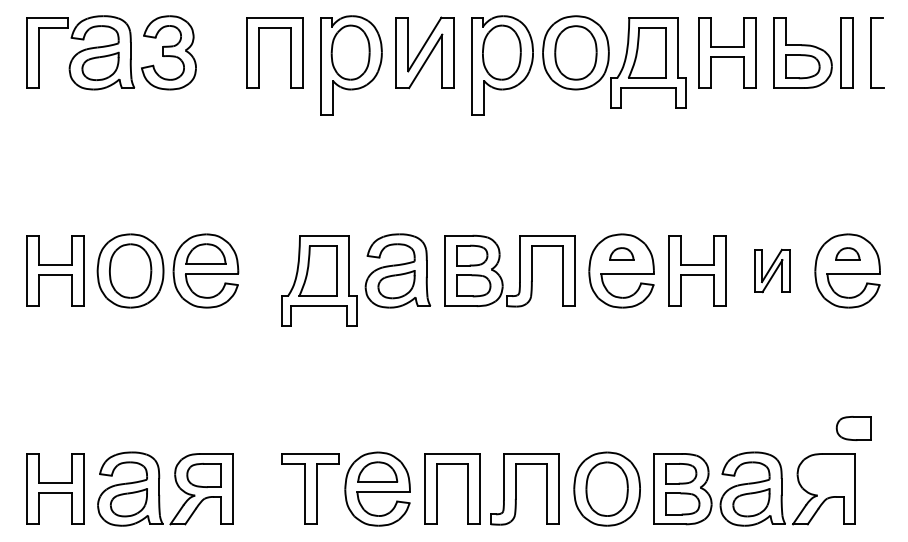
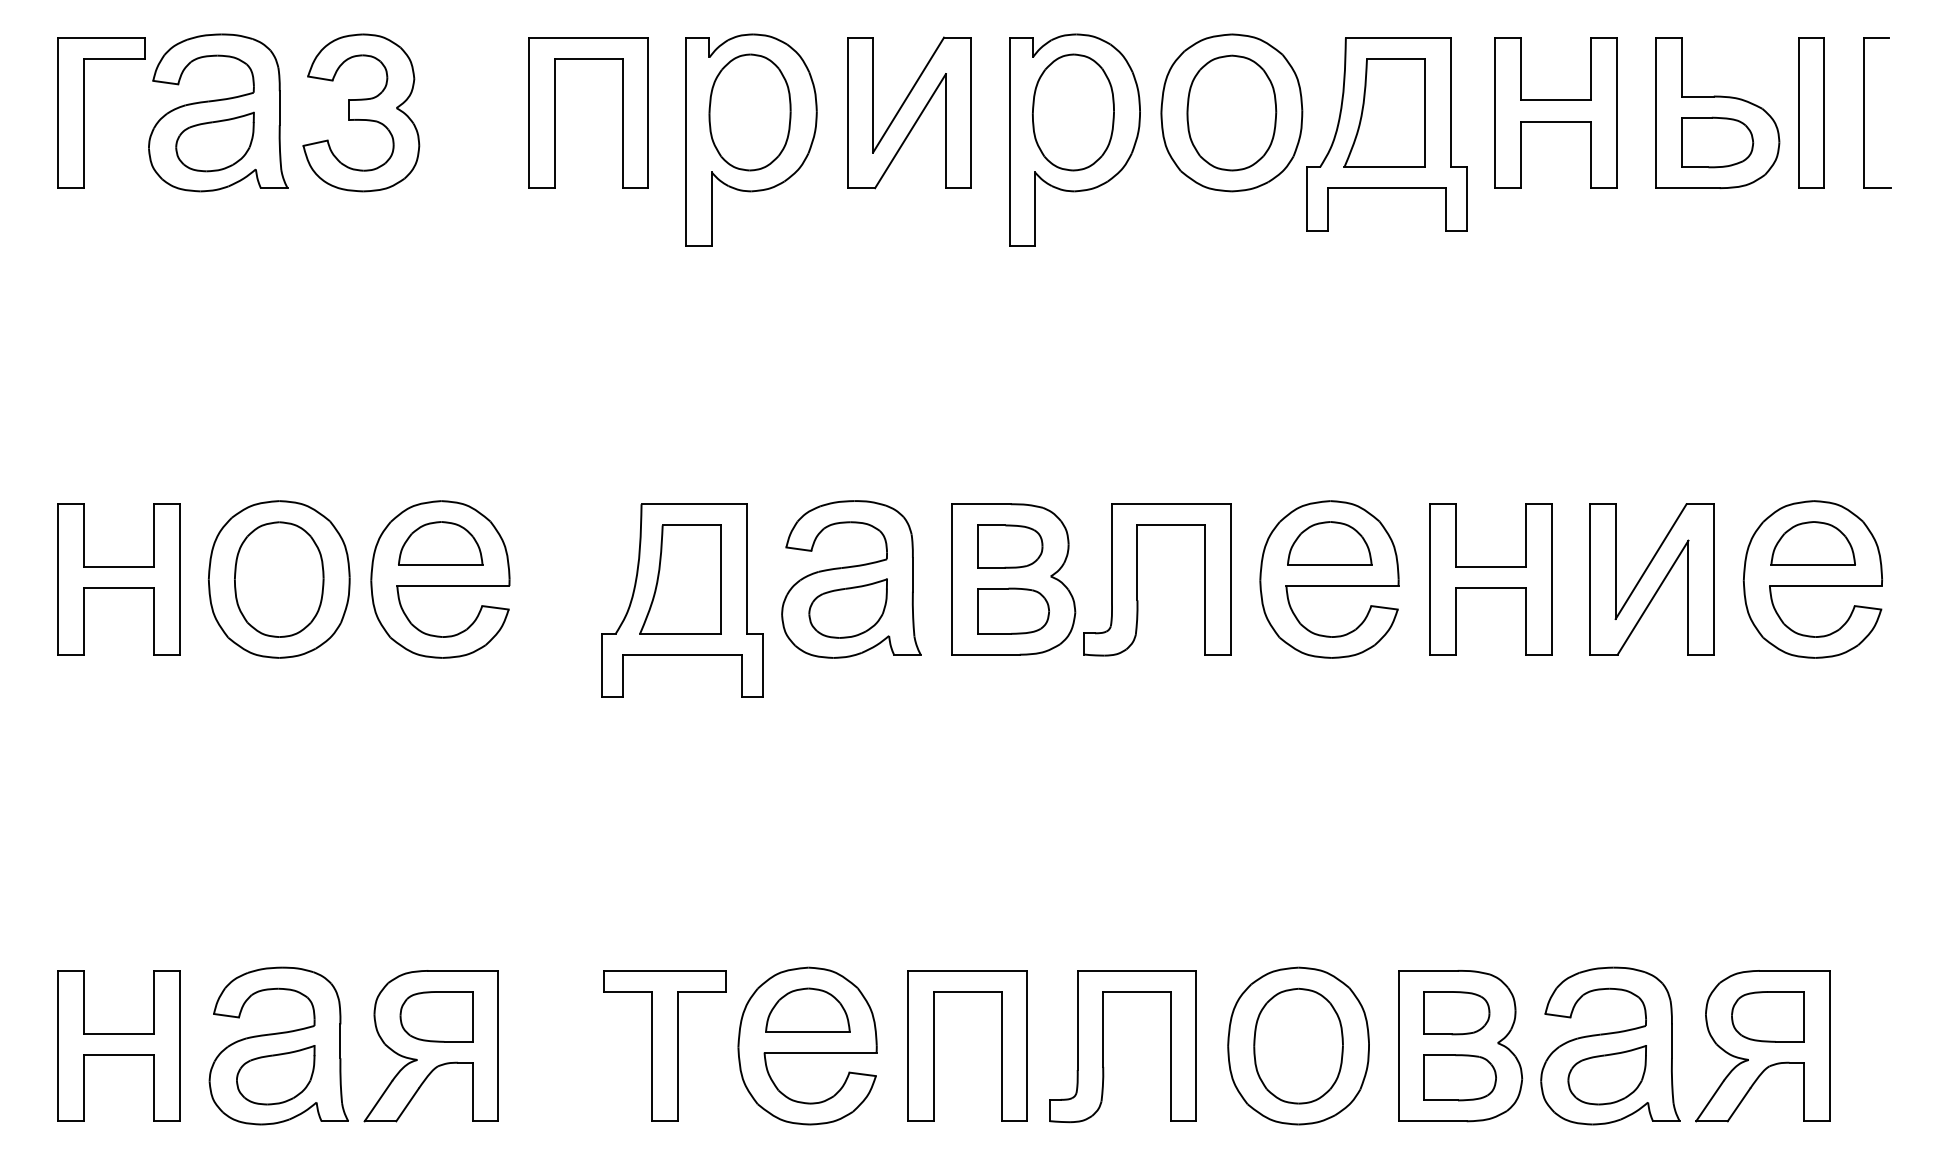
part: (621, 253) -> (1329, 542), size x1.67
part: (847, 253) -> (1812, 542), size x1.67
part: (771, 270) -> (1650, 578), size x1.67
part: (853, 428) -> (1767, 1016), moved

